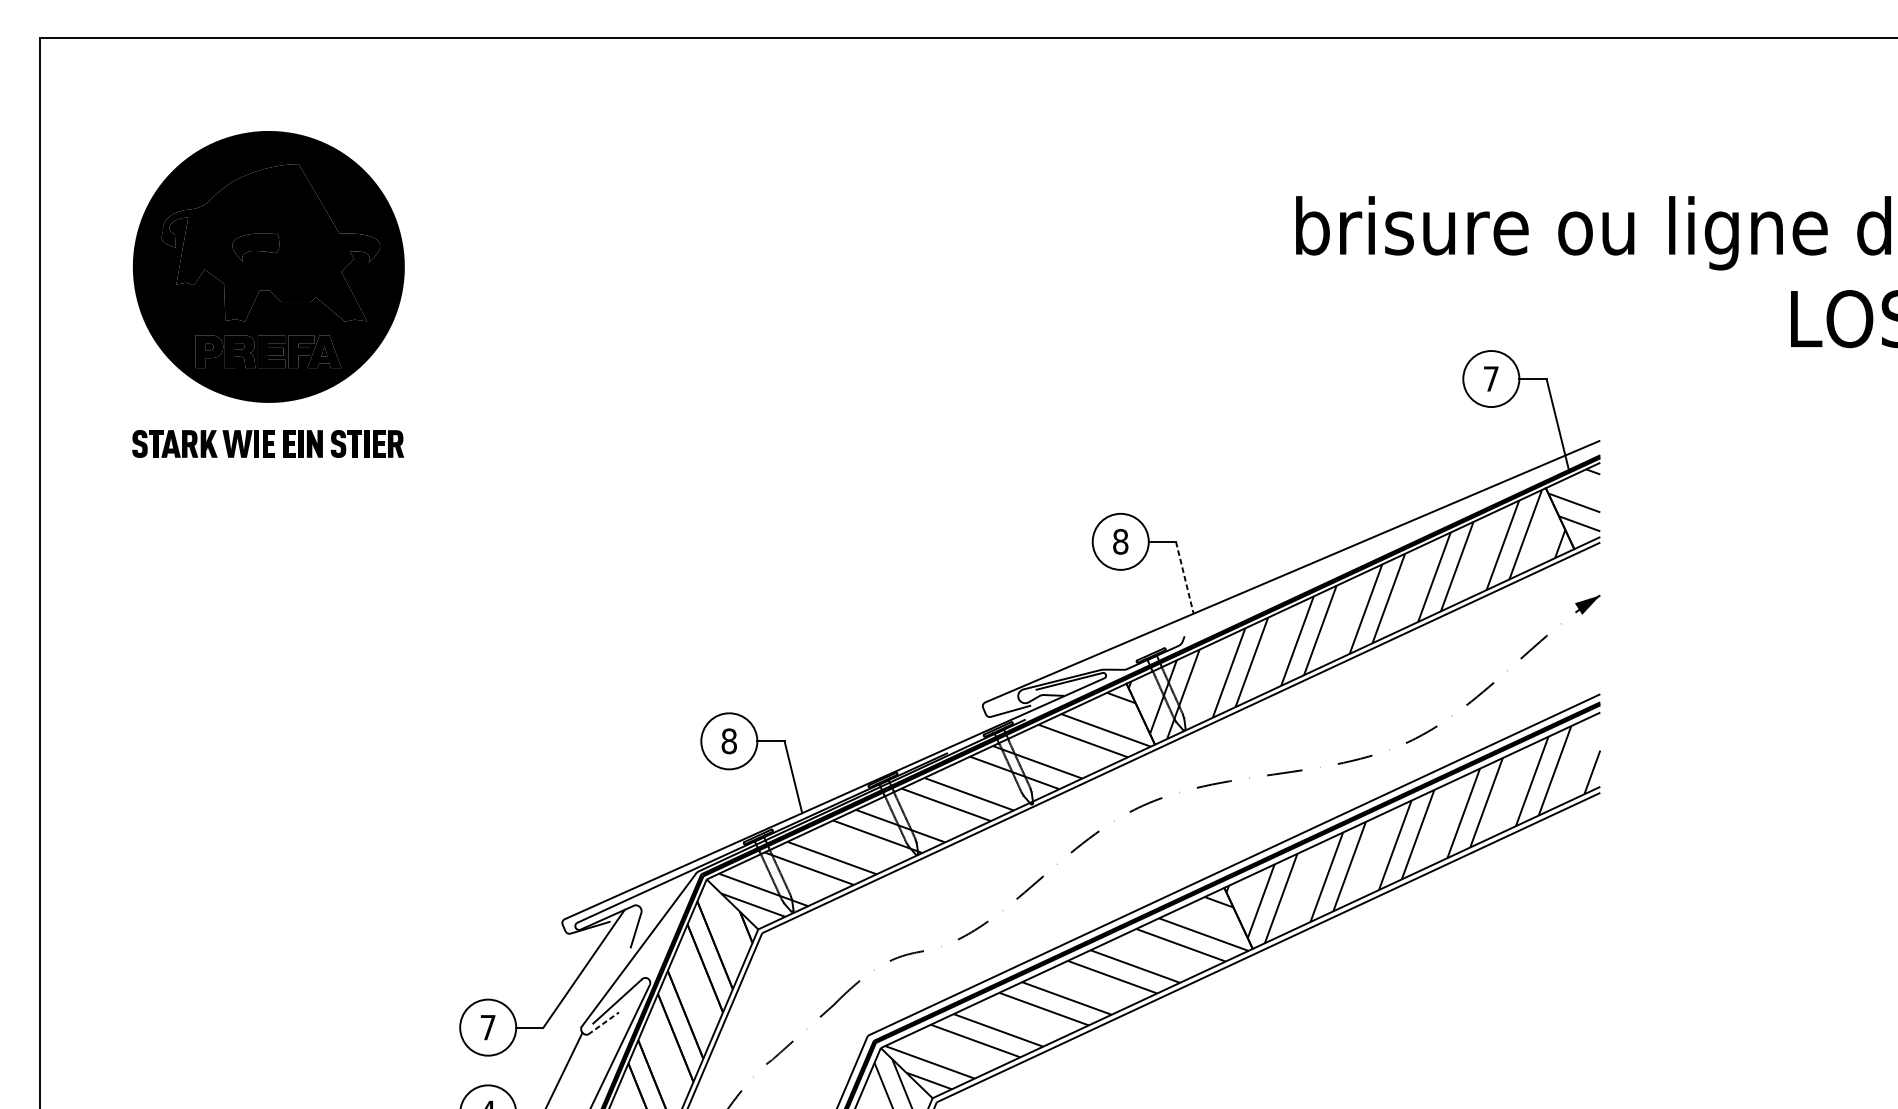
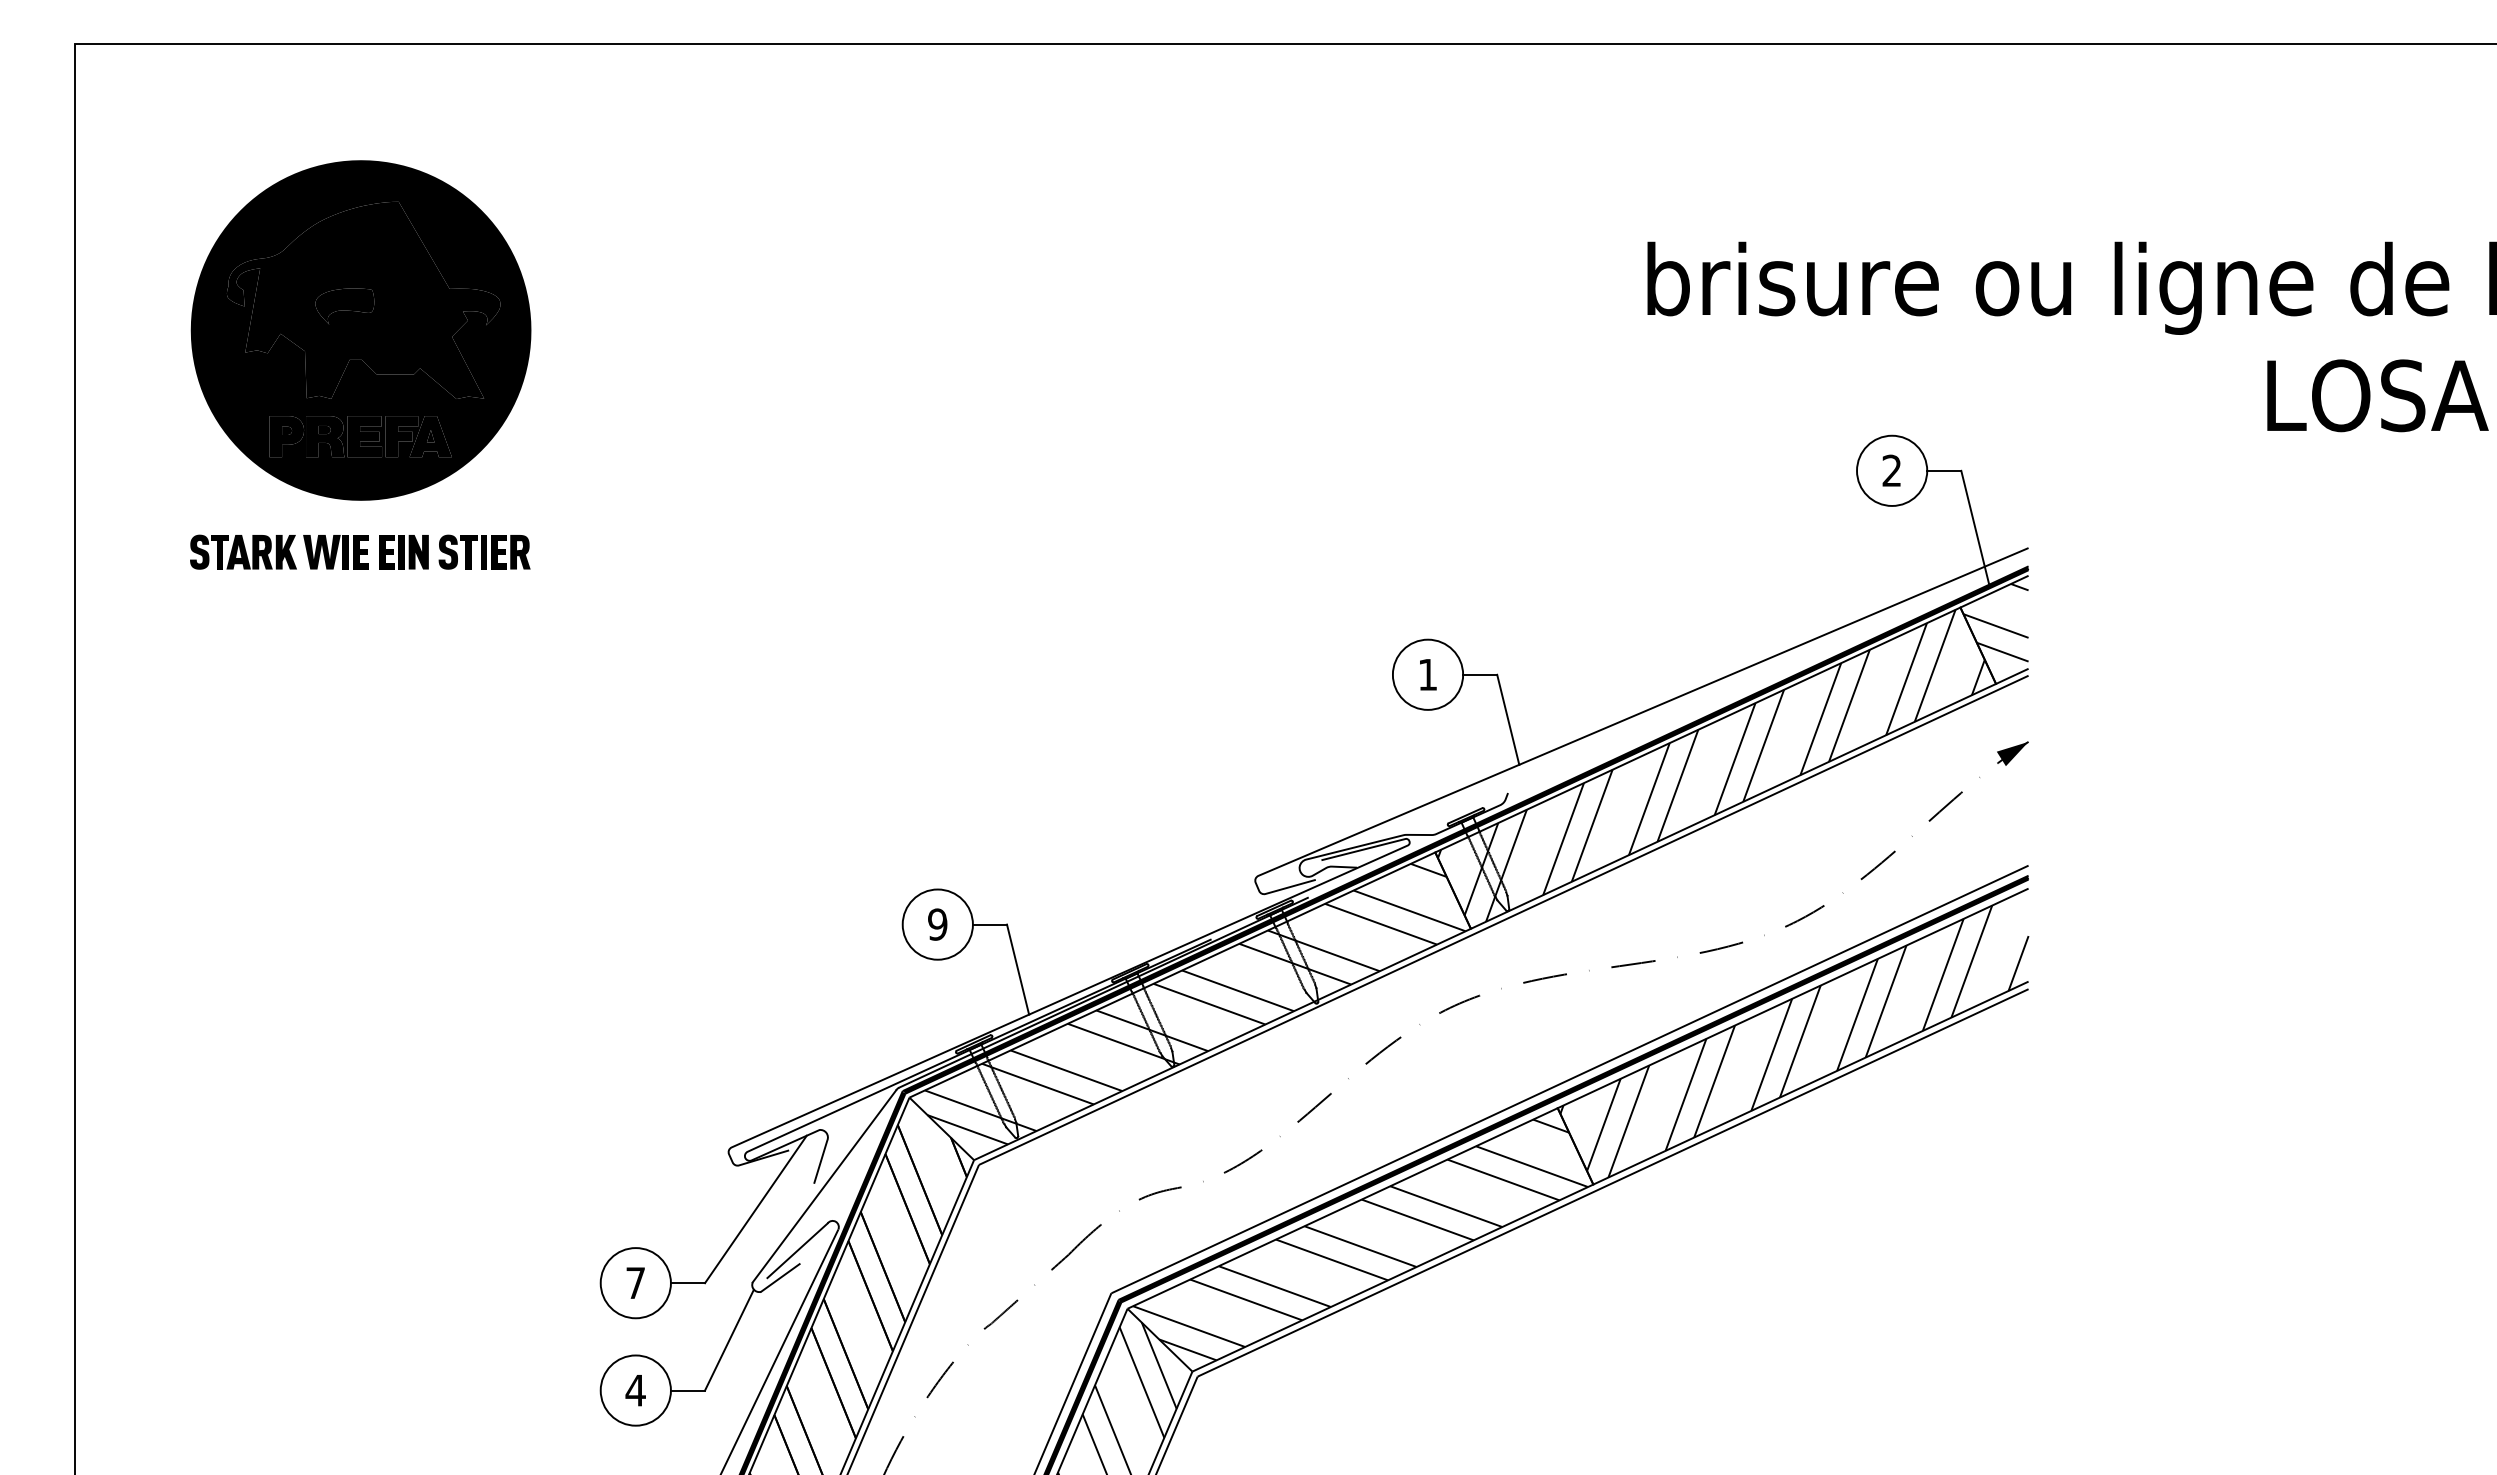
text: (1490, 378) -> (1891, 470), 7 -> 2
text: (1120, 541) -> (1427, 674), 8 -> 1
line: (1185, 578) -> (1508, 720), dashed -> solid
text: (729, 741) -> (937, 924), 8 -> 9
line: (603, 1023) -> (780, 1277), dashed -> solid

